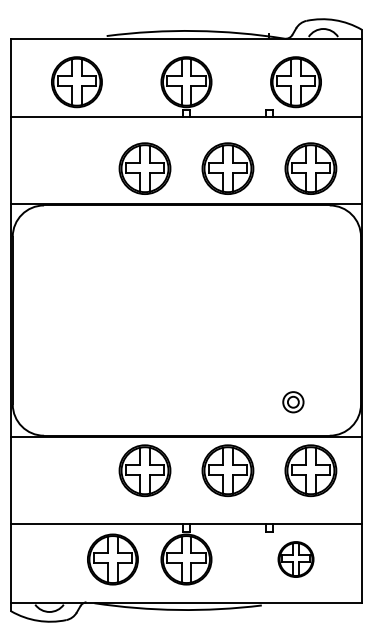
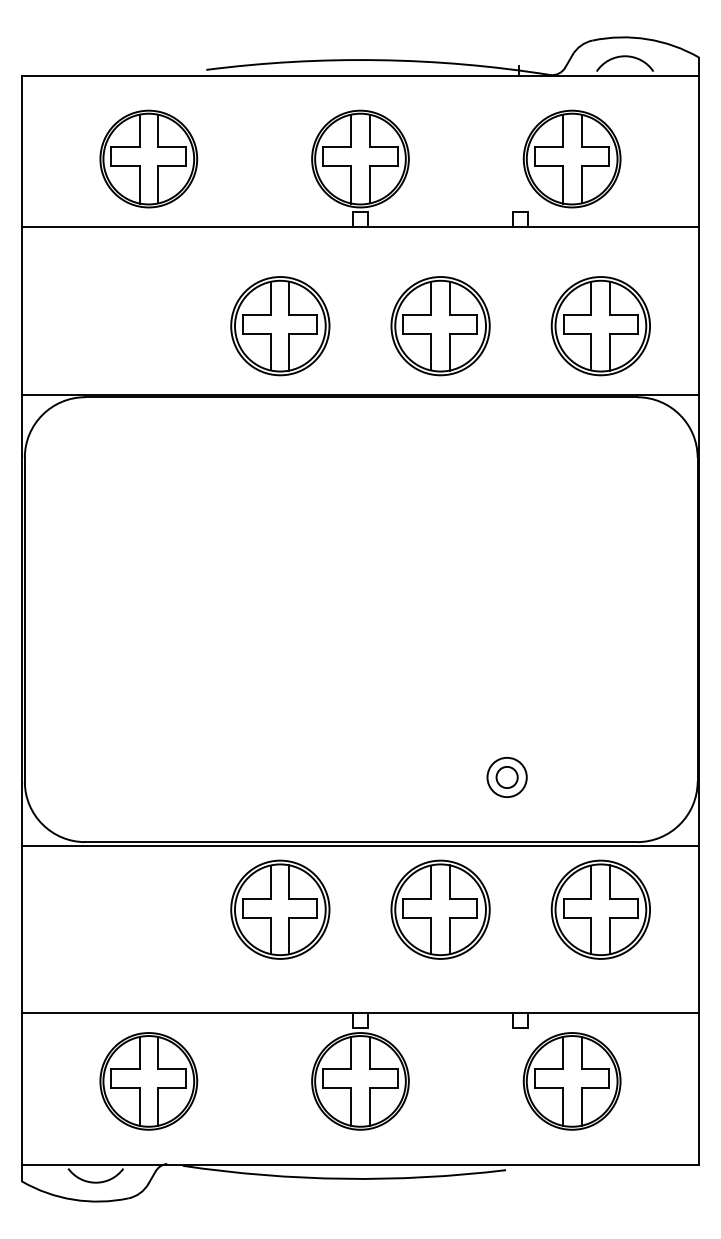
part: (293, 402) -> (507, 777), moved
part: (112, 559) -> (147, 1081), moved
part: (295, 559) -> (571, 1081), size x1.43

